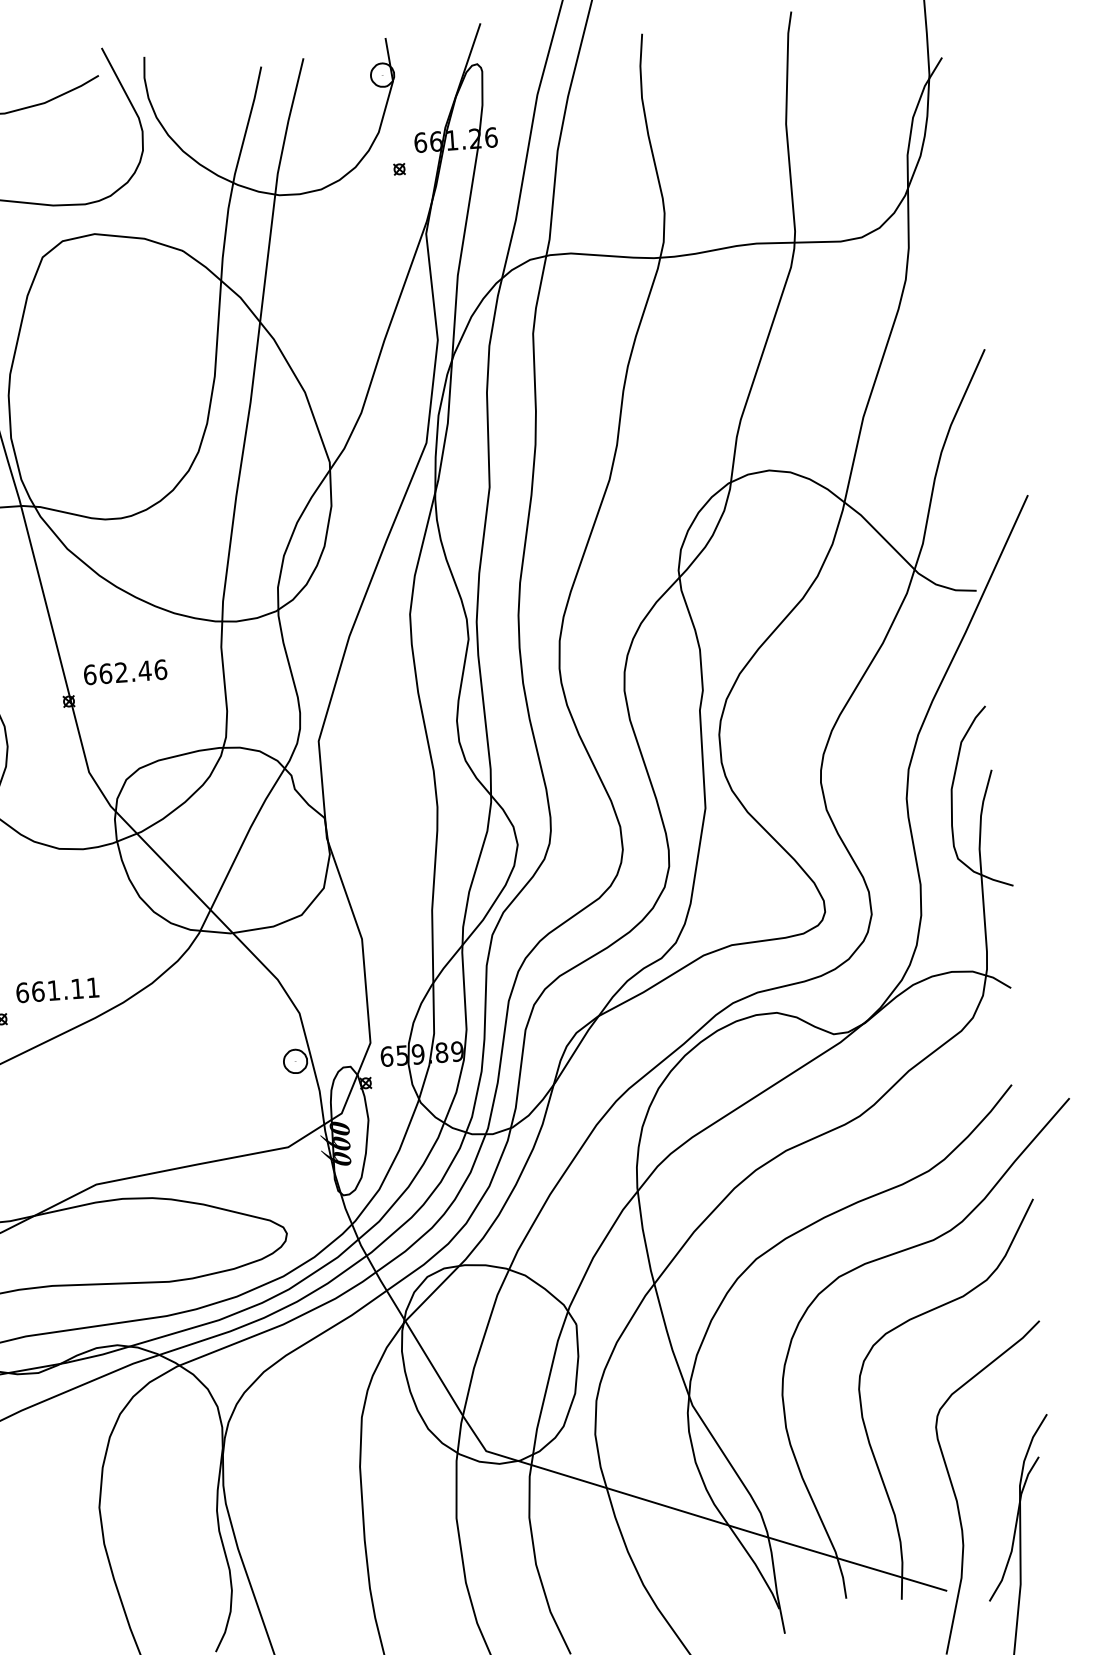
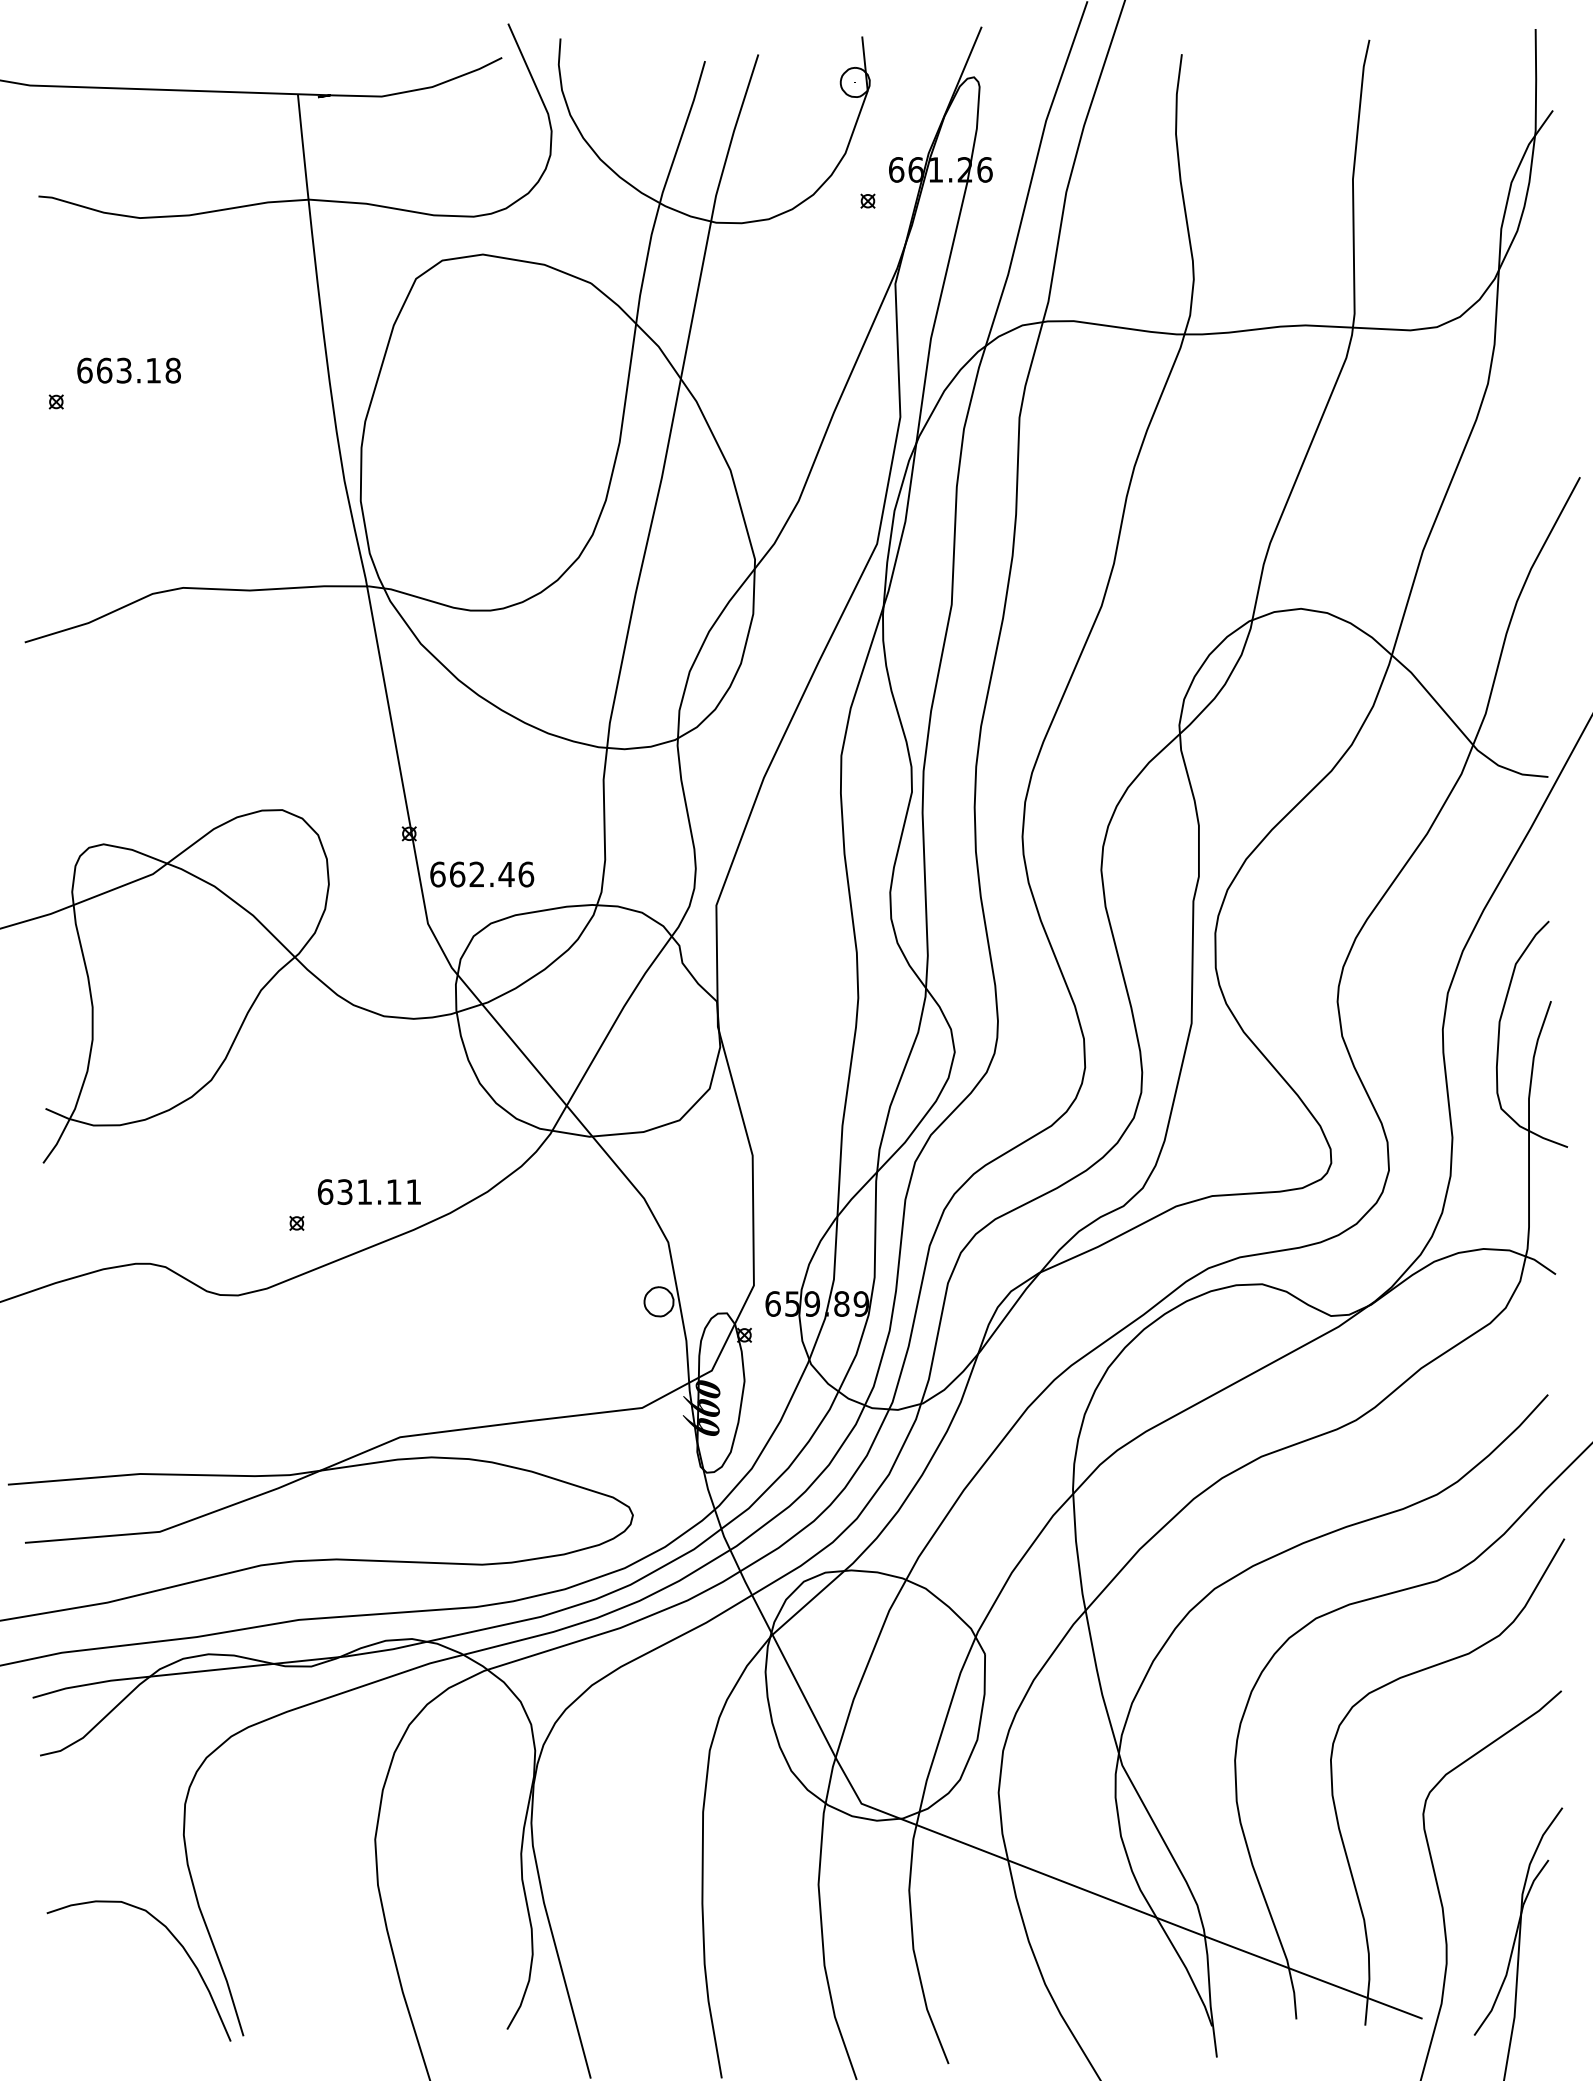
text: (125, 672) -> (482, 874), moved
text: (37, 992) -> (344, 1192), 661.11 -> 631.11

